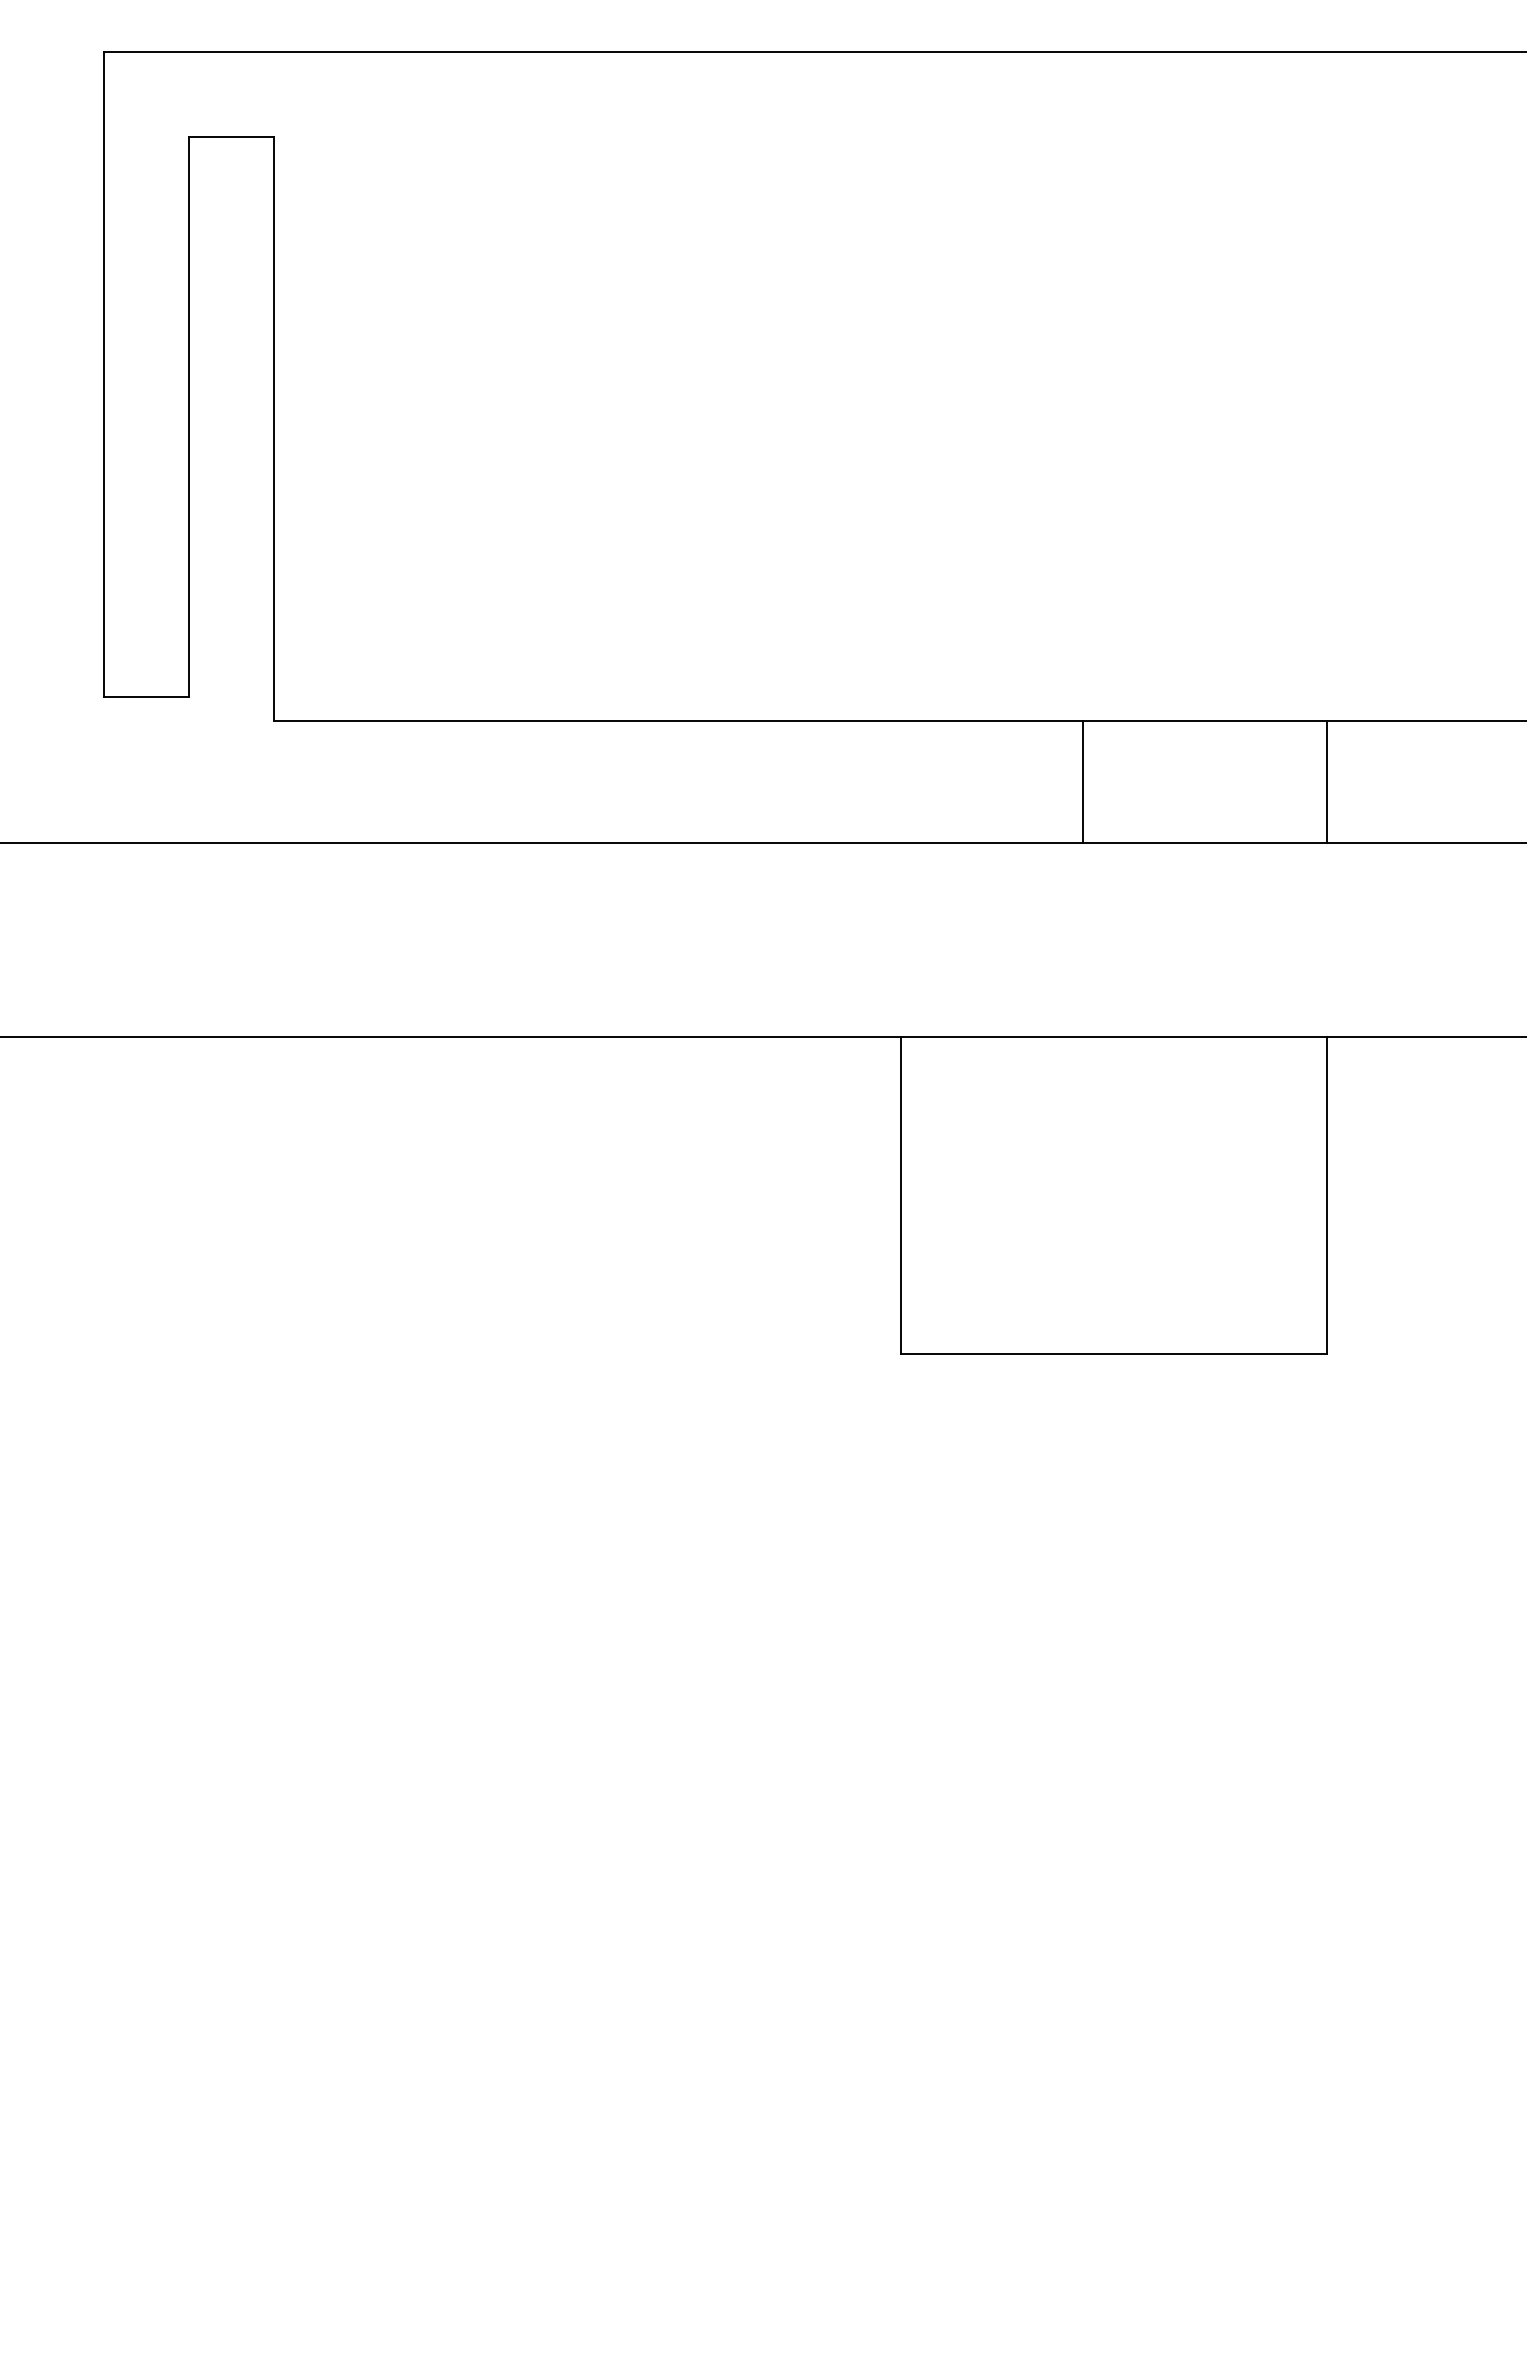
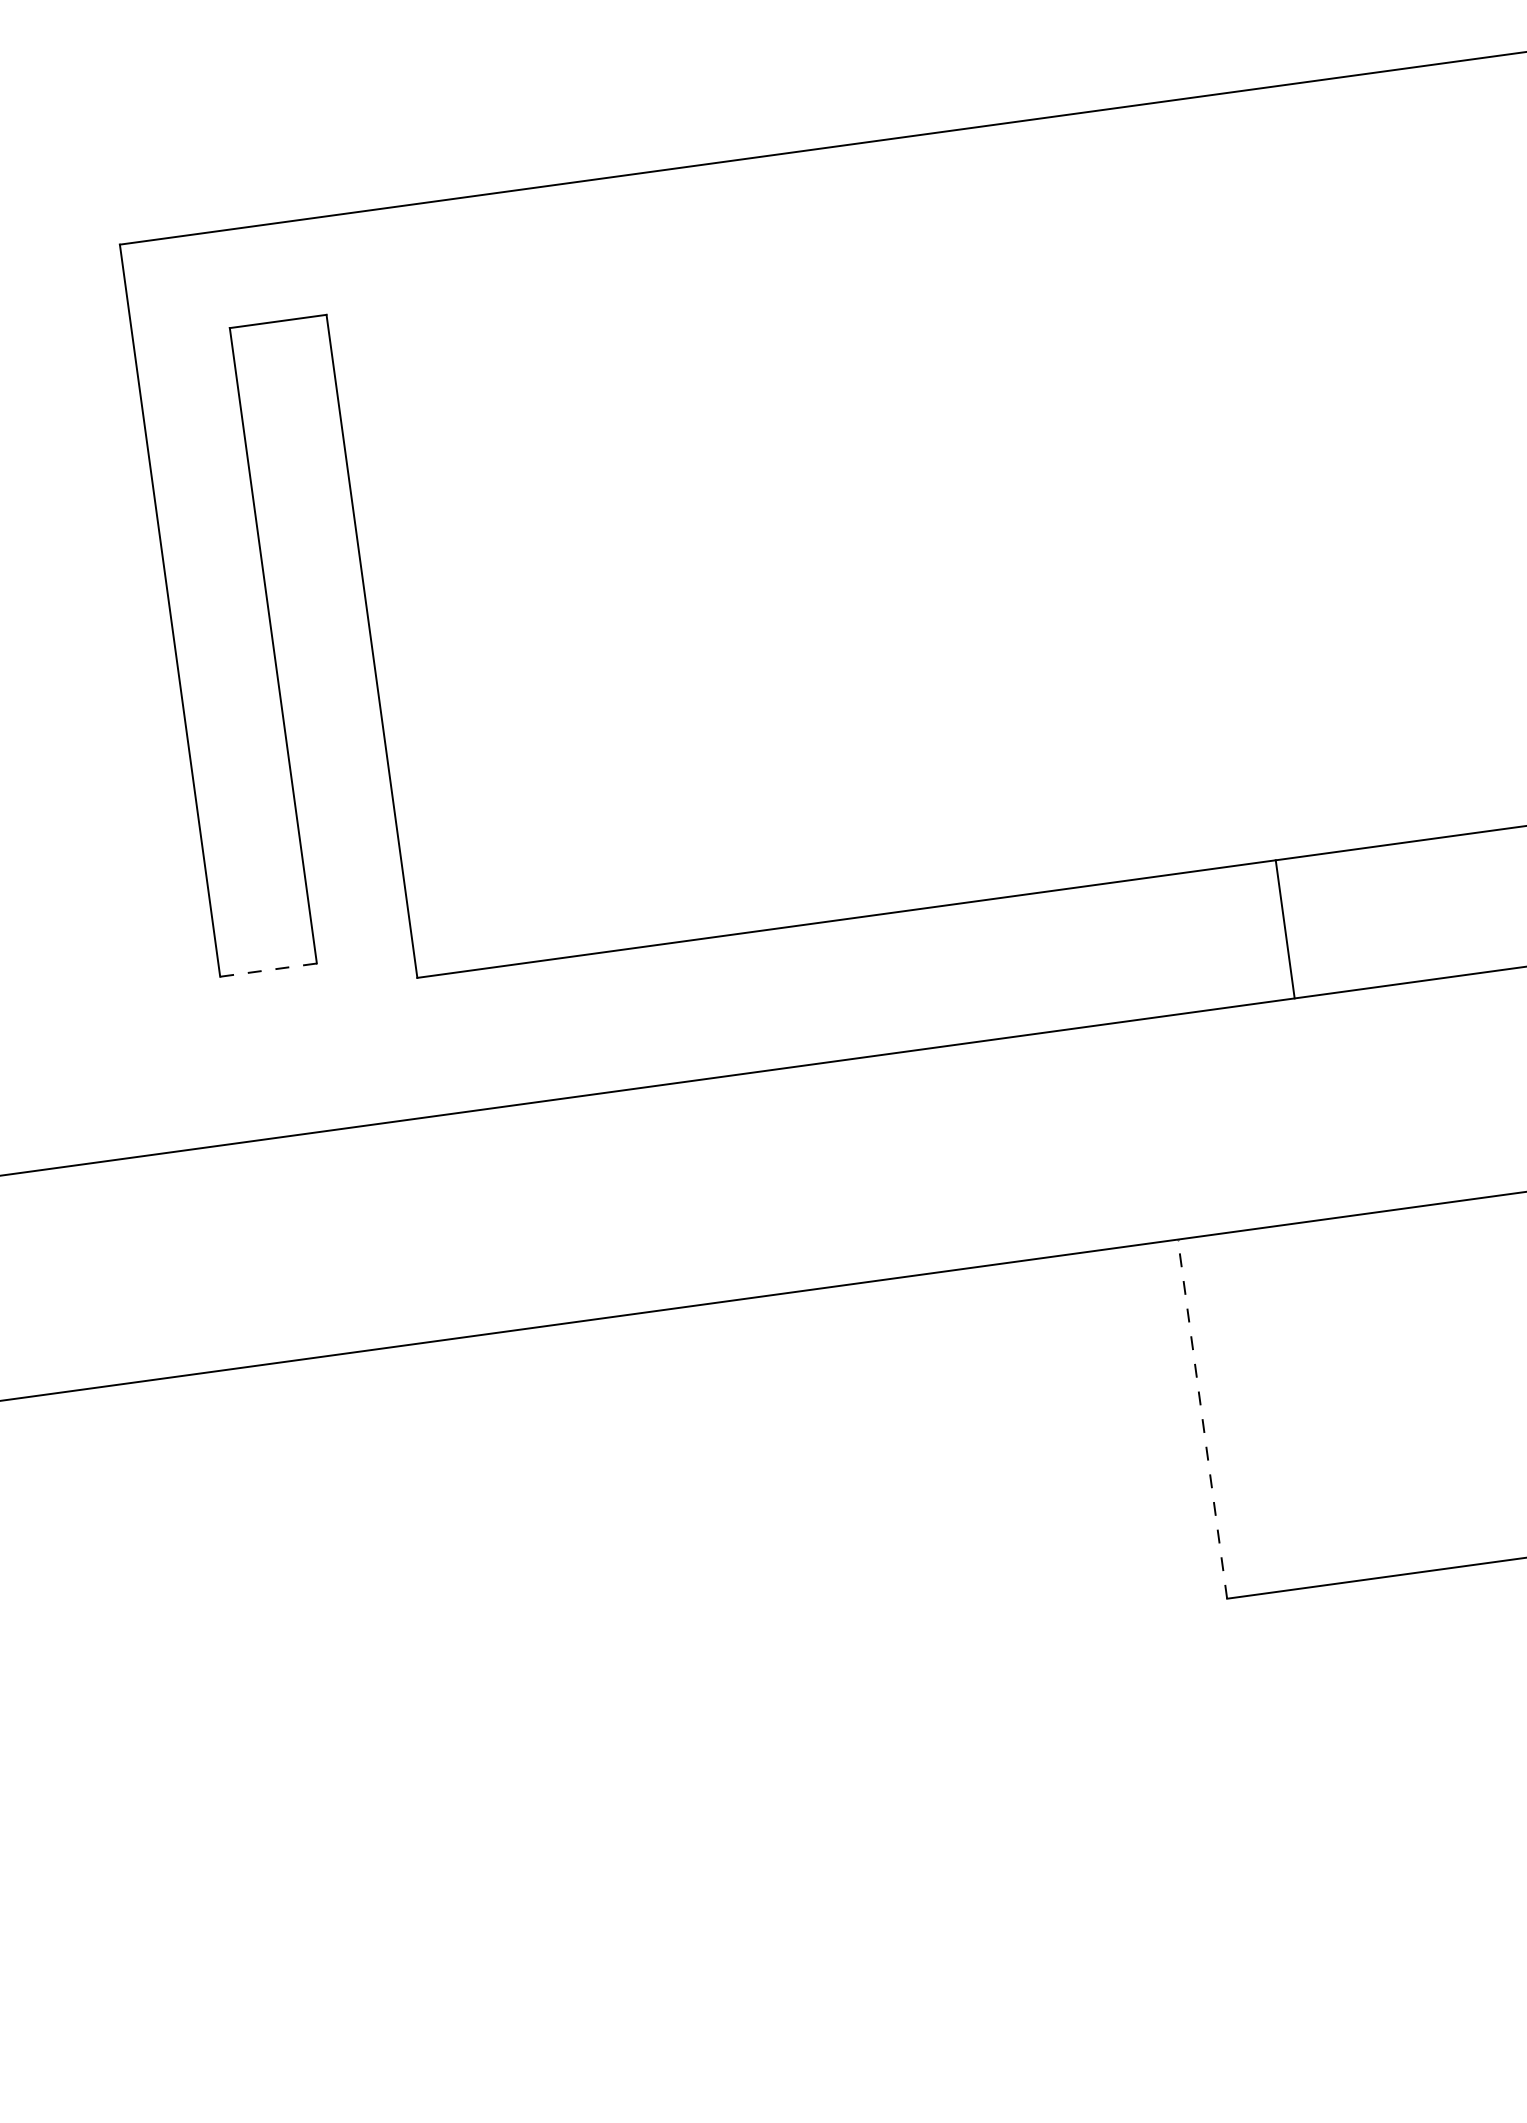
line: (146, 696) -> (268, 969), solid -> dashed
line: (1083, 781) -> (1285, 928), moved
line: (900, 1194) -> (1202, 1418), solid -> dashed

